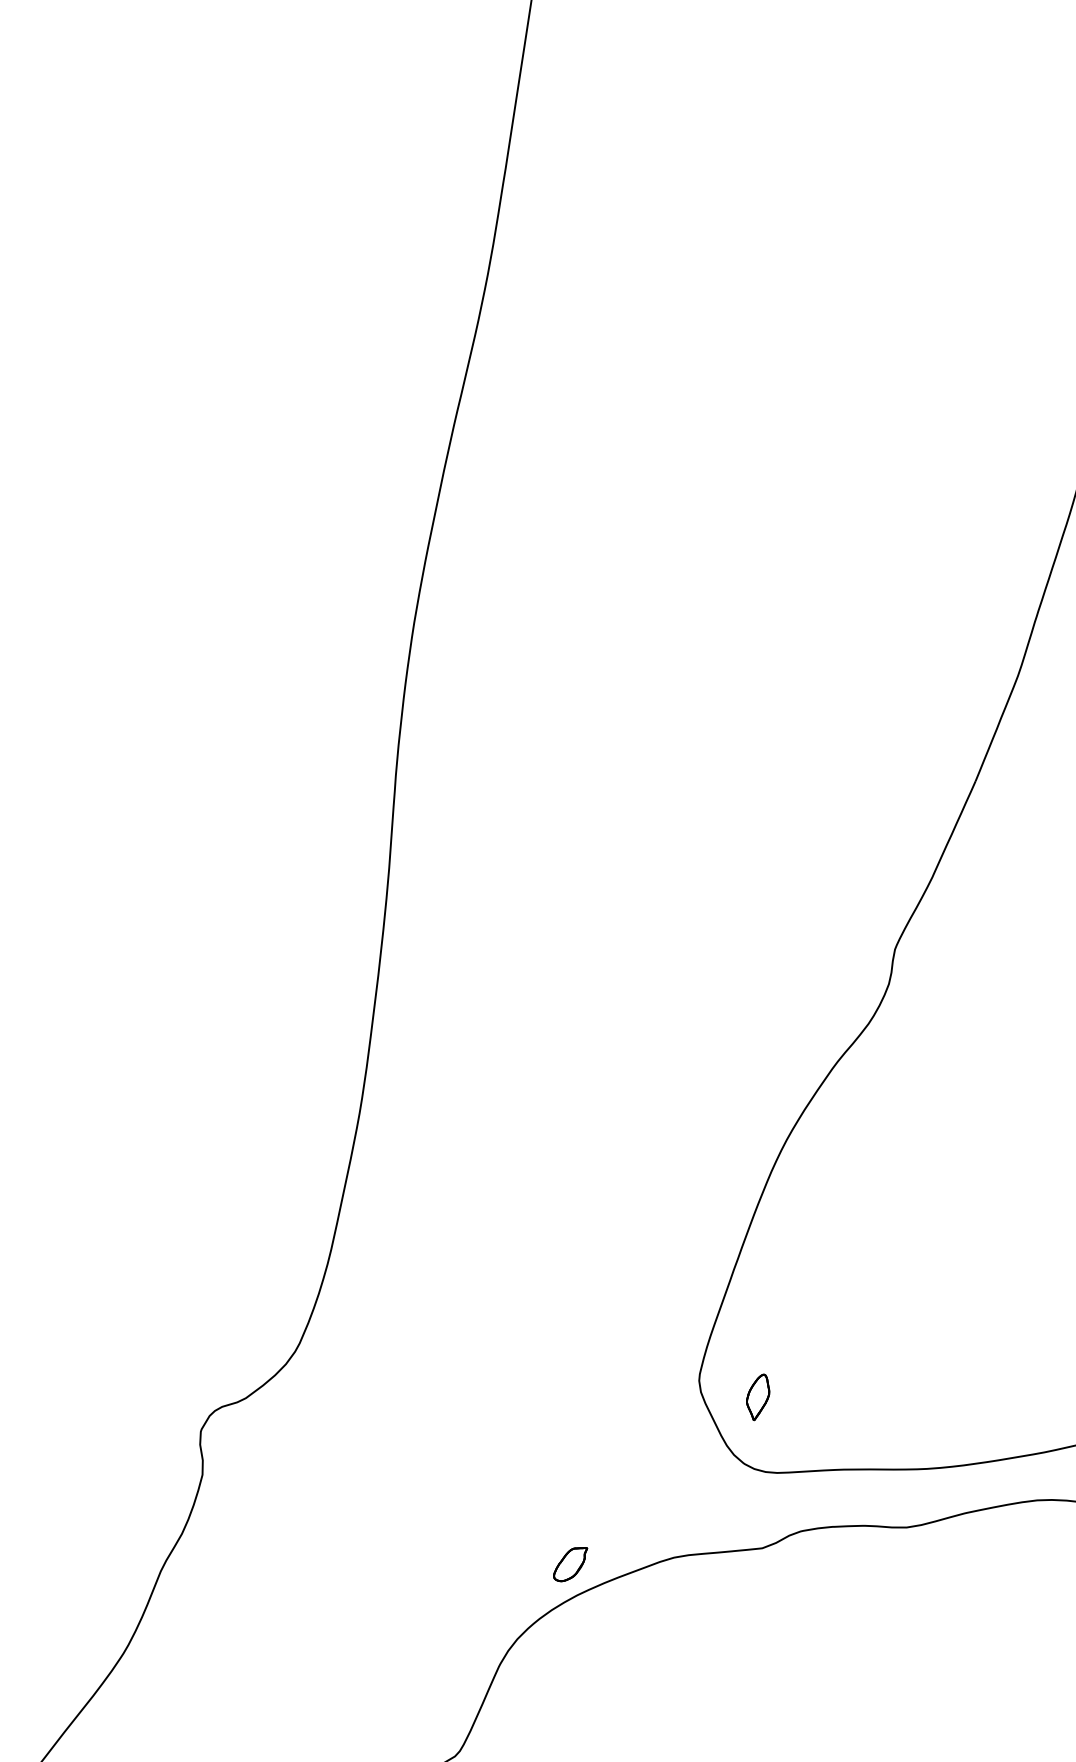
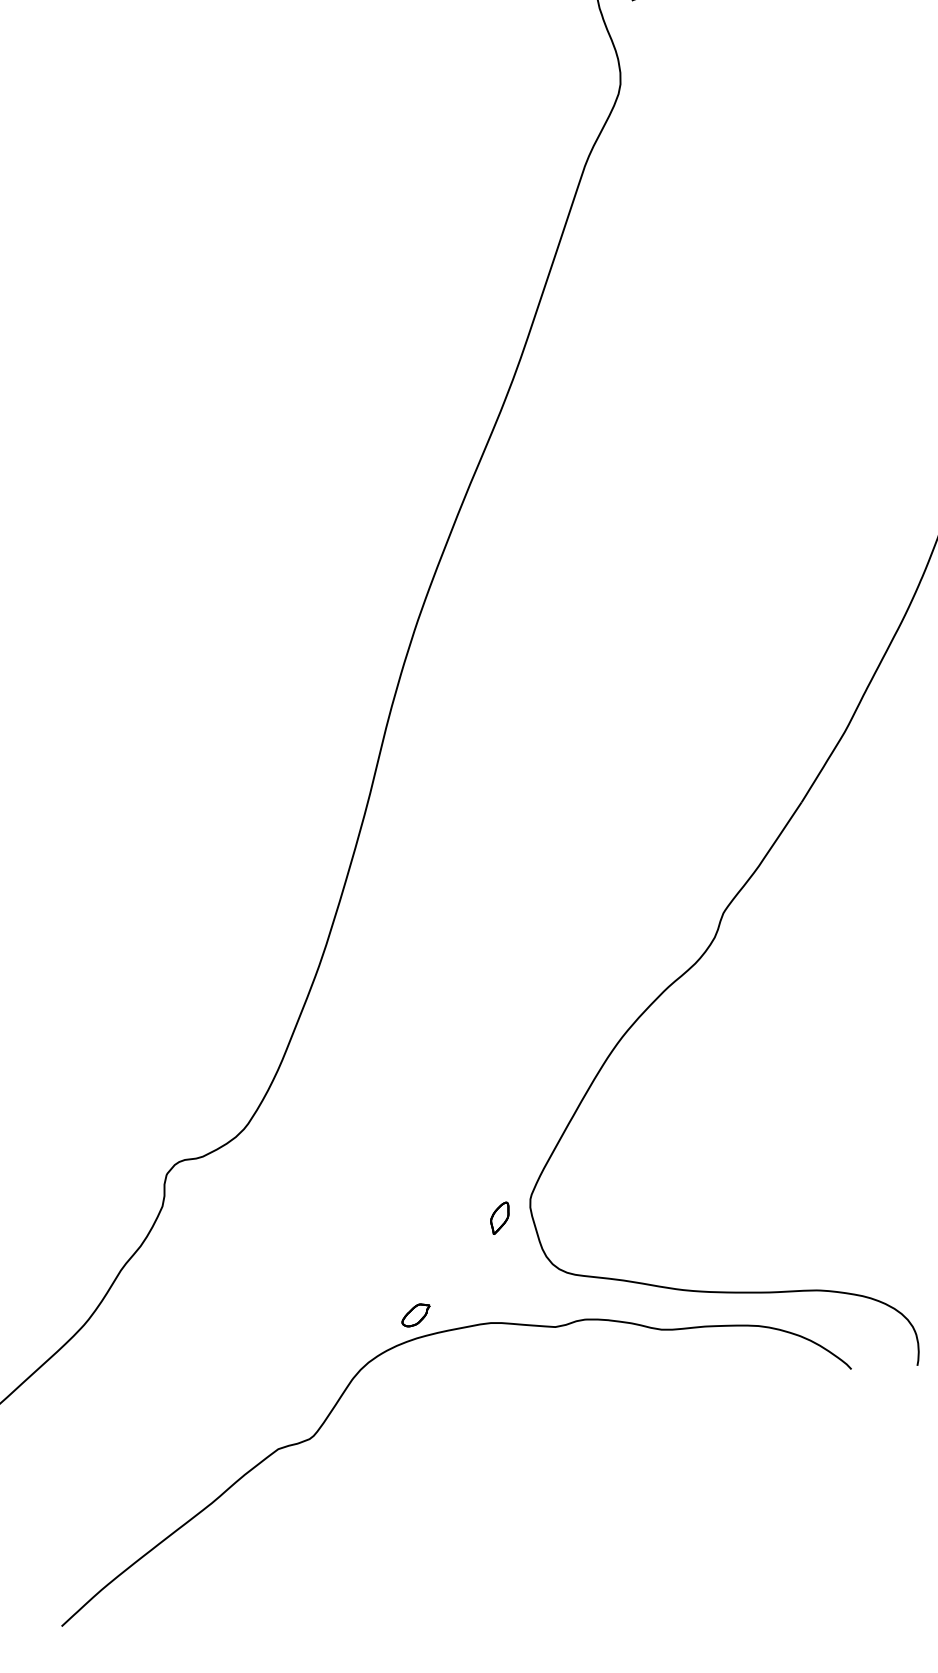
part: (757, 1396) -> (499, 1217), moved

